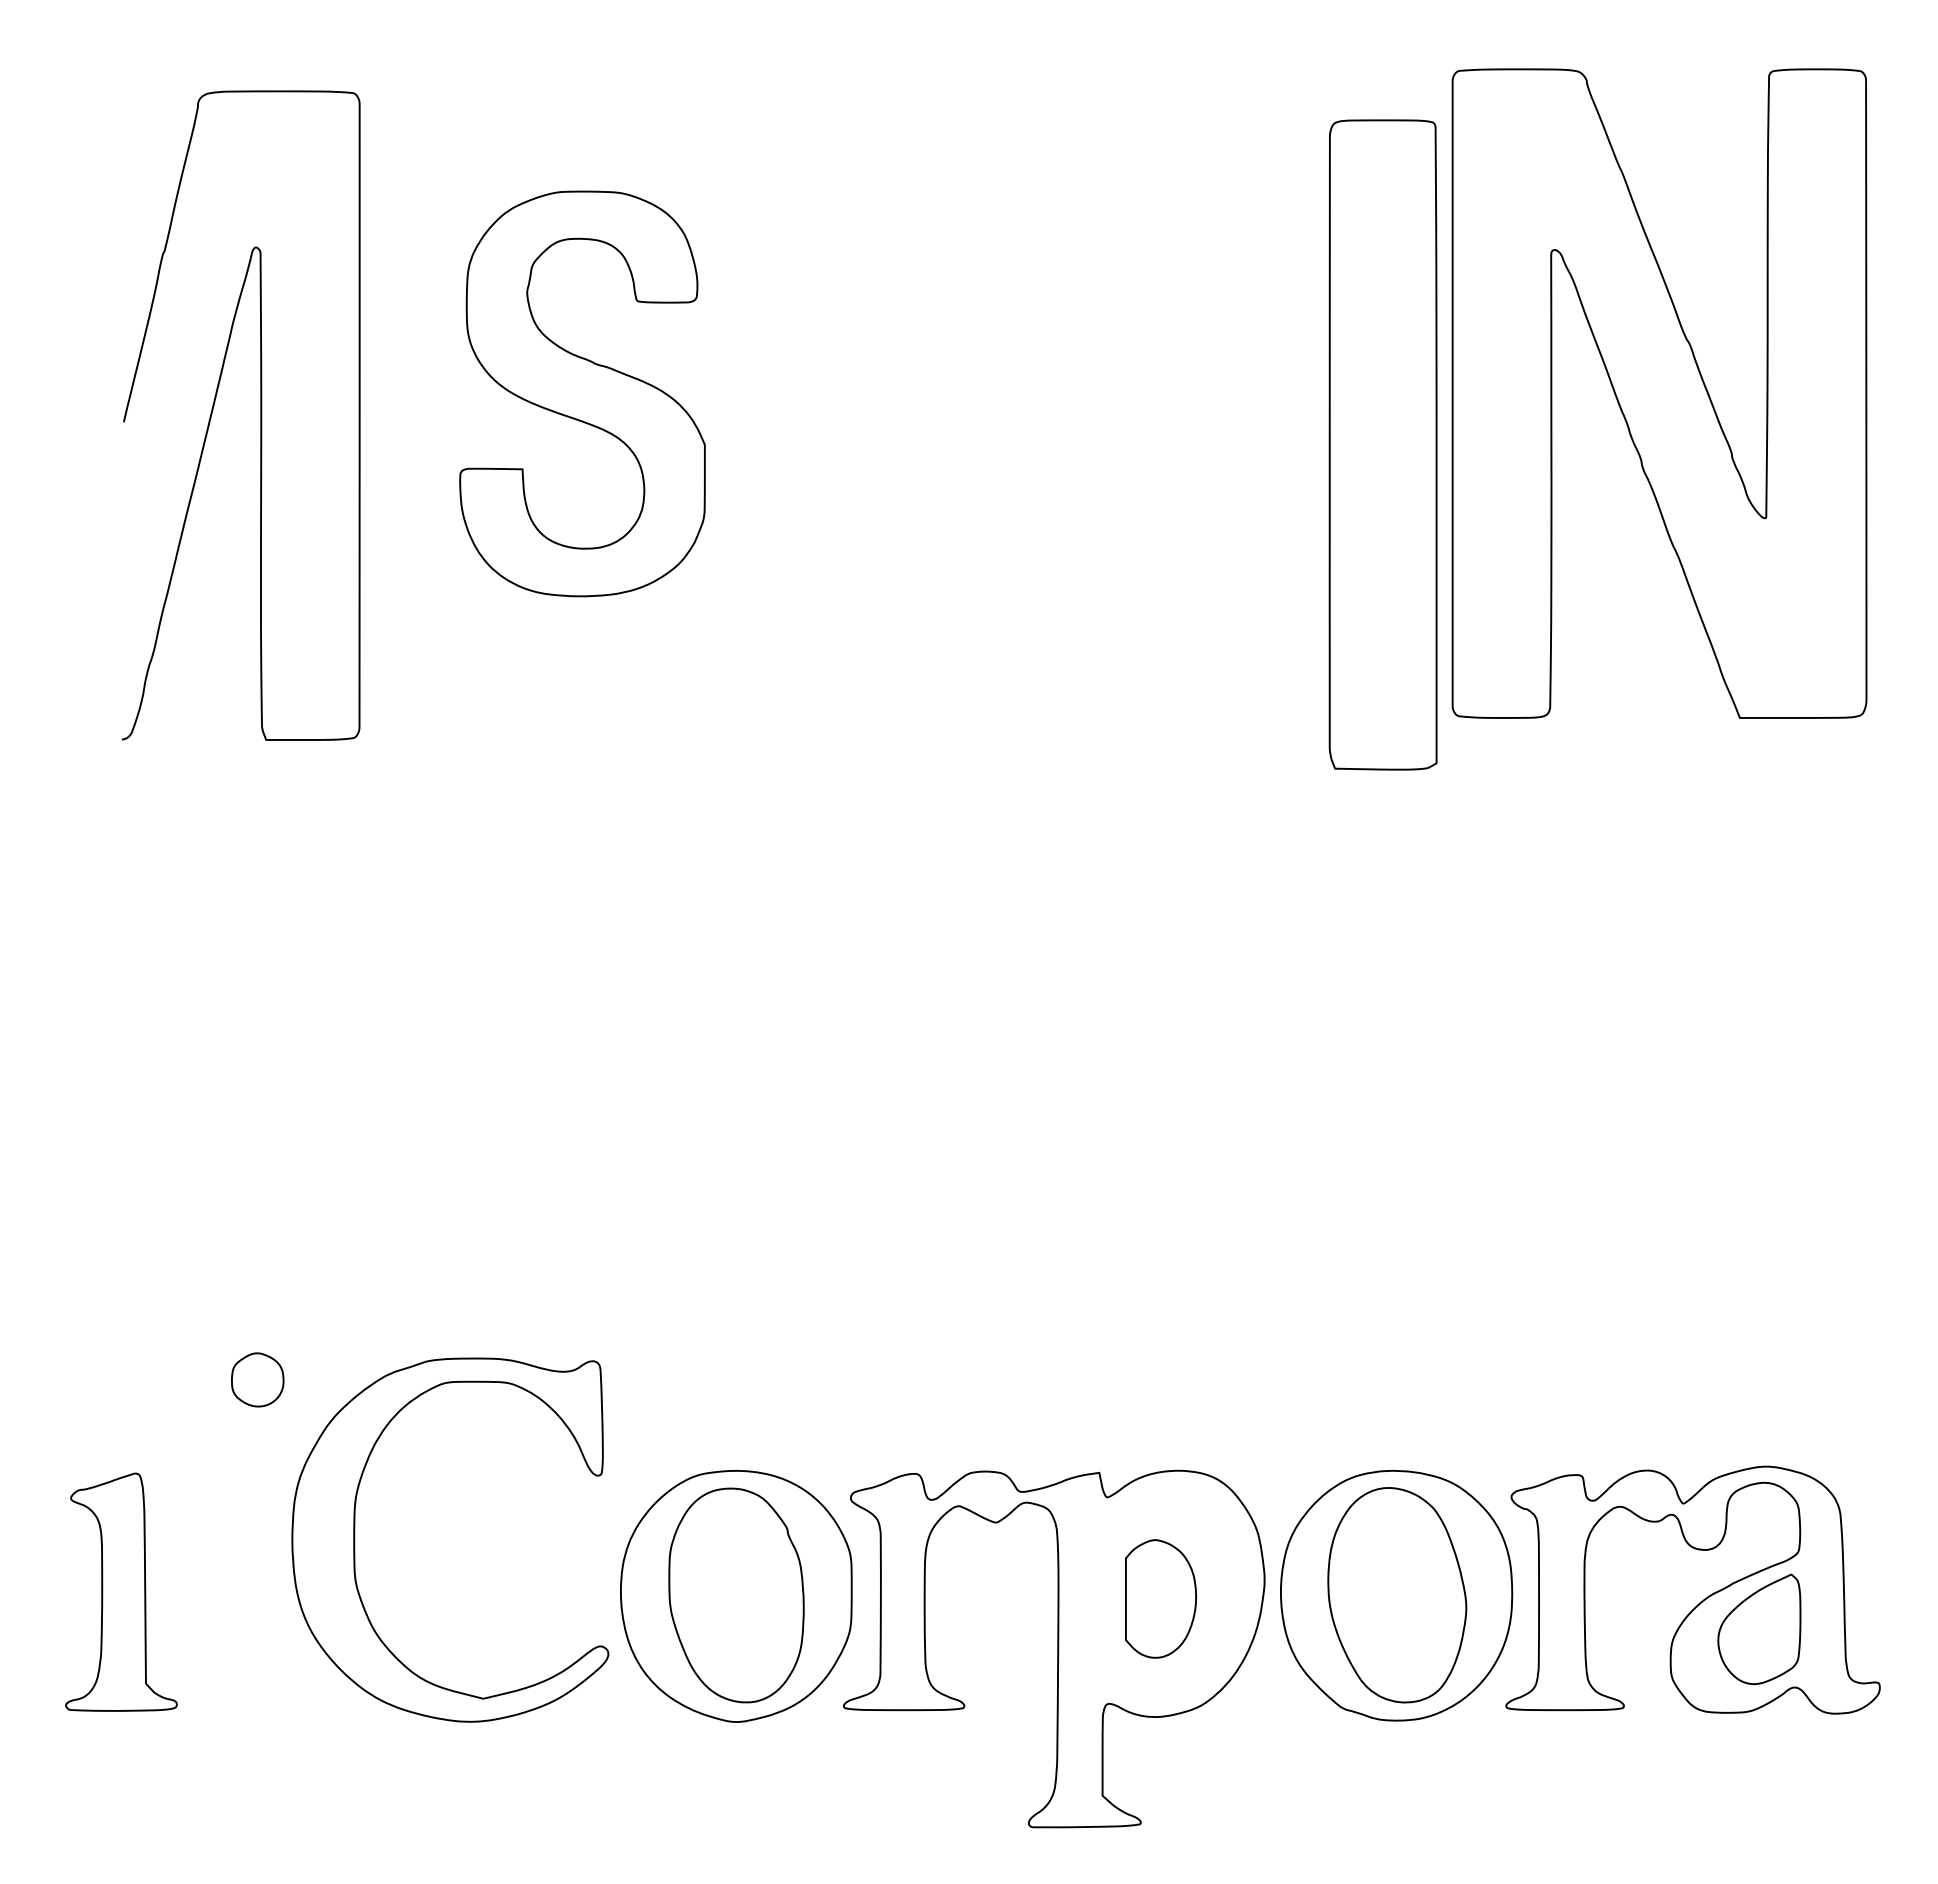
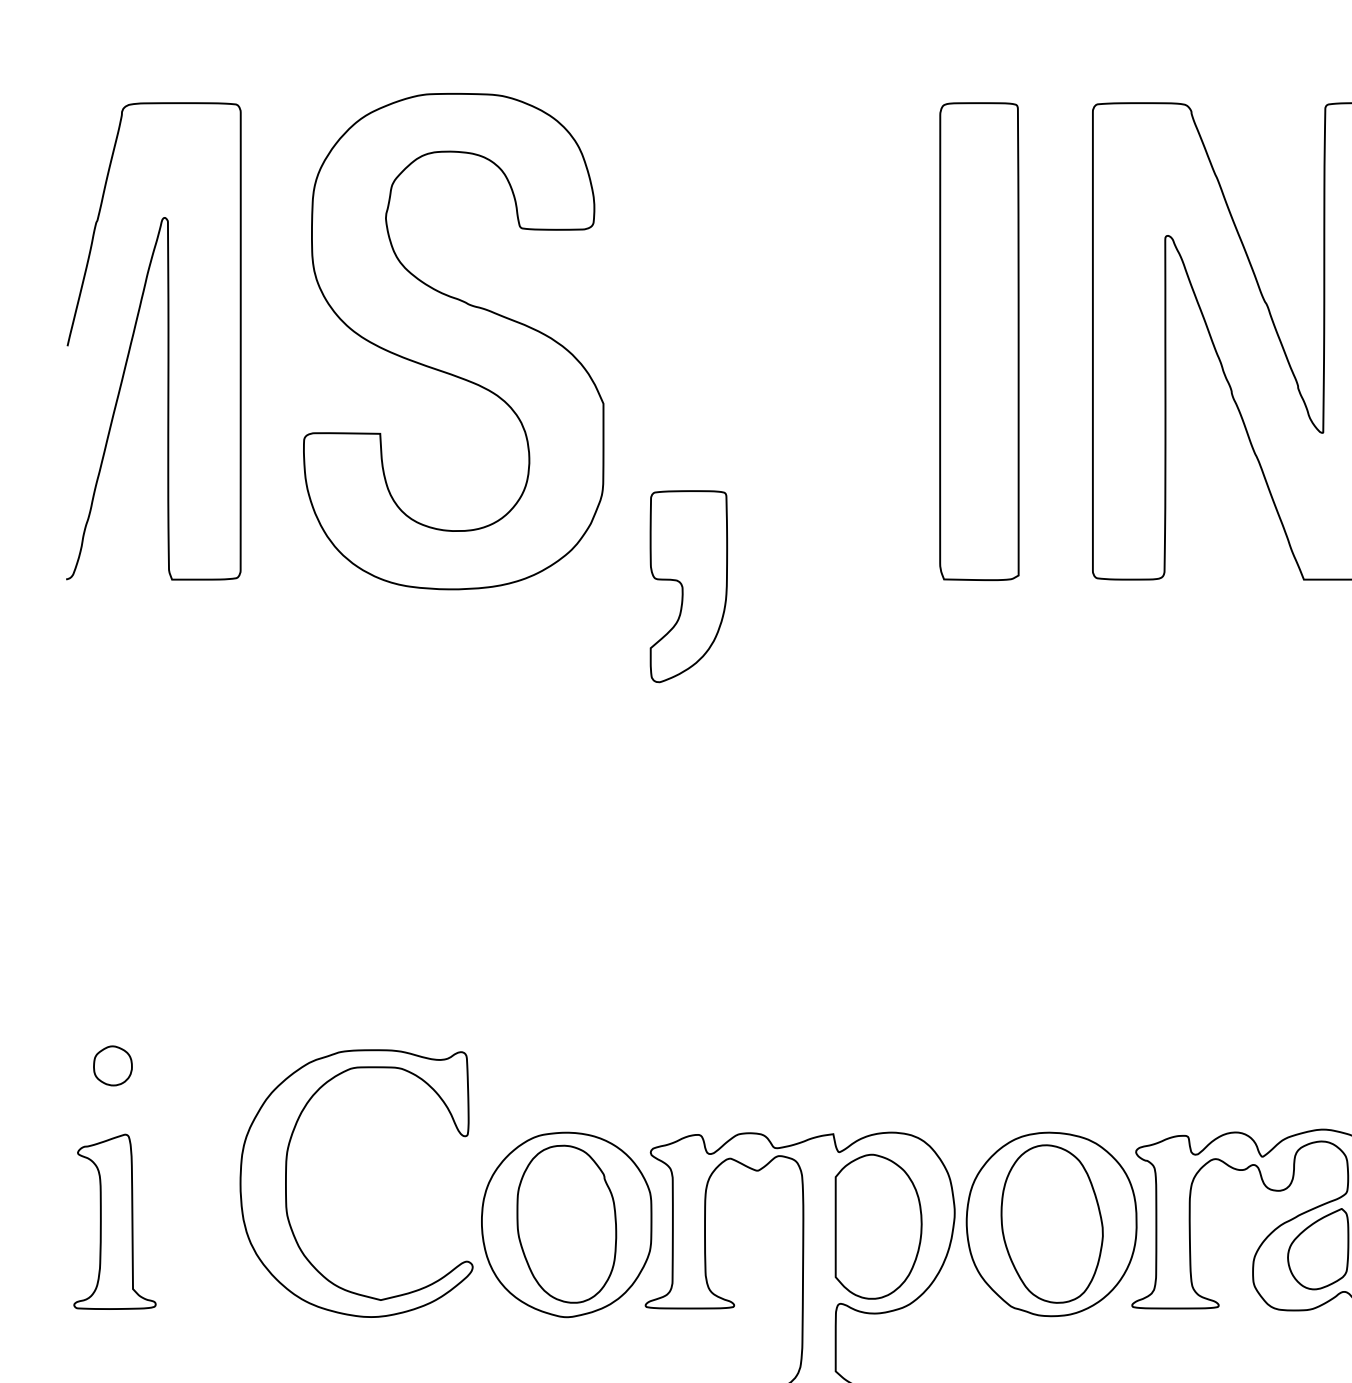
part: (582, 393) -> (453, 341), size x1.67
curve: (260, 415) -> (167, 341), moved
part: (1382, 444) -> (978, 341), moved
part: (902, 727) -> (688, 586), added
part: (257, 1379) -> (112, 1065), moved
part: (1160, 1598) -> (878, 1226), size x1.67

